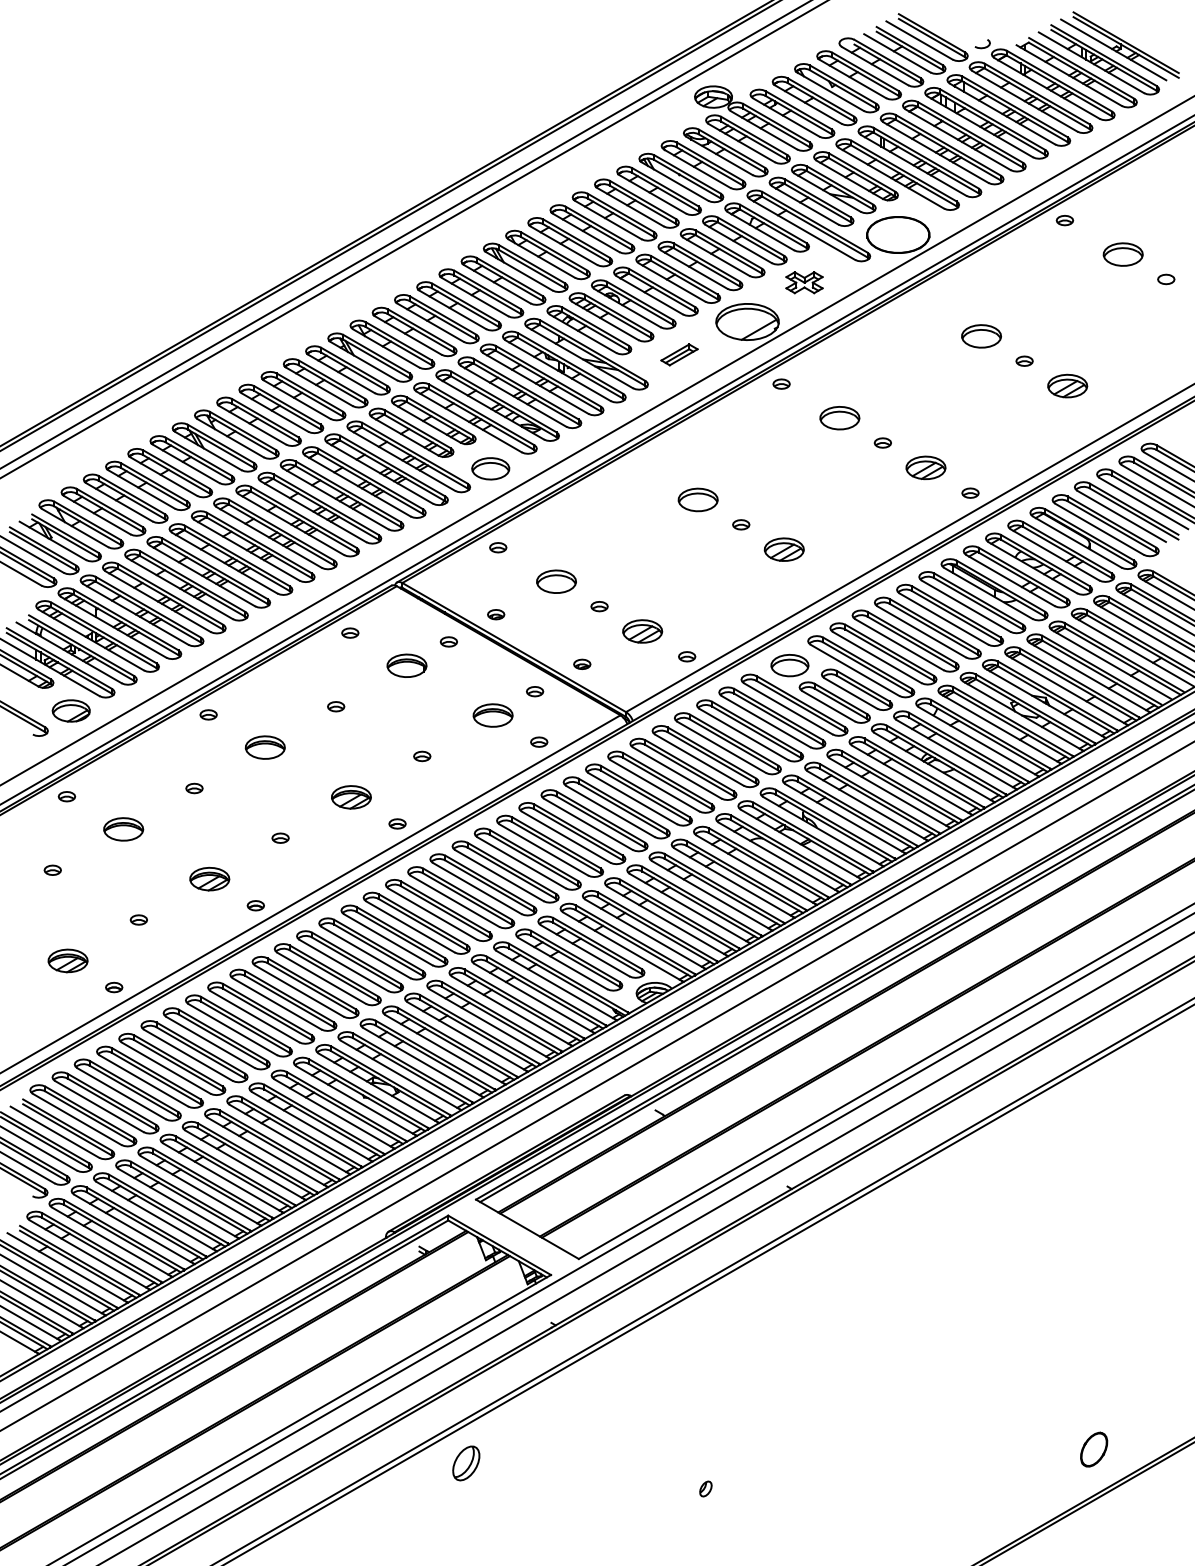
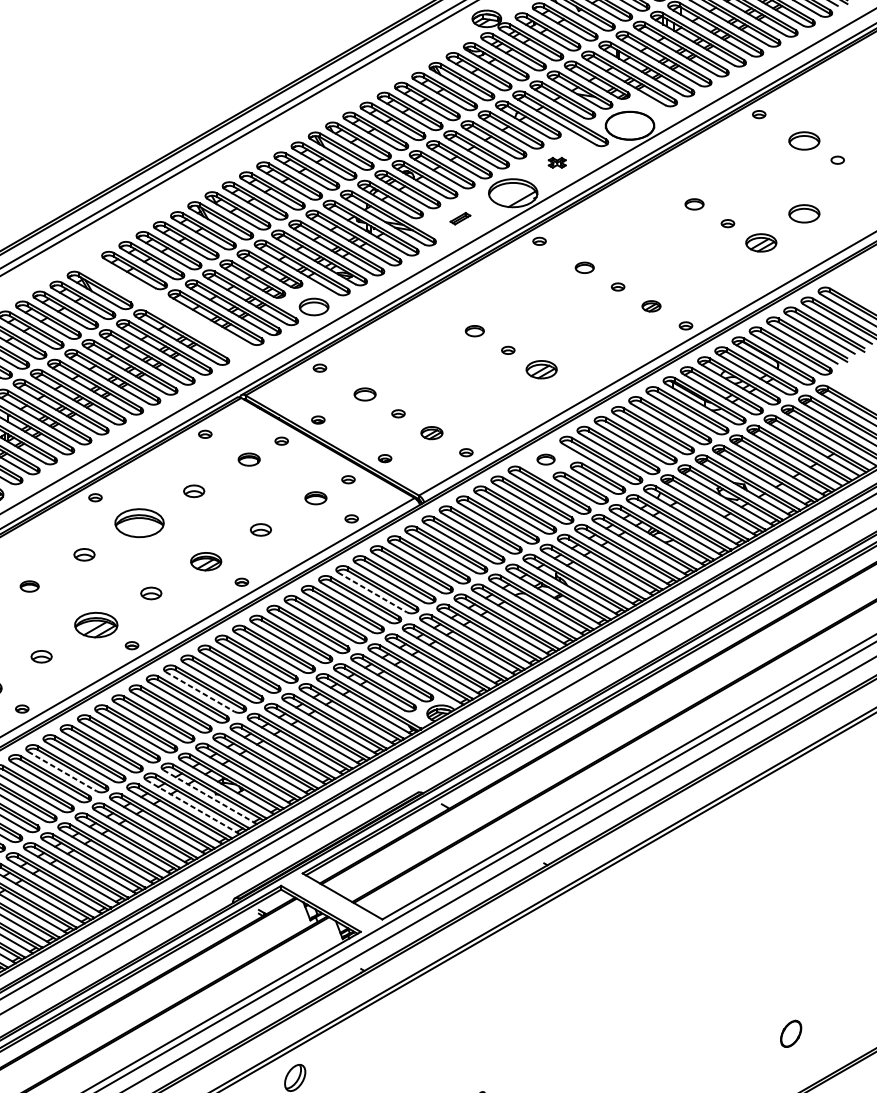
part: (804, 282) -> (557, 162), size x0.6
part: (981, 336) -> (694, 204), size x0.6
part: (1122, 348) -> (803, 213), added
part: (679, 354) -> (460, 218), size x0.7
part: (839, 418) -> (584, 268), size x0.6
part: (925, 467) -> (651, 305), size x0.6
part: (299, 470) -> (165, 308), removed
part: (697, 499) -> (474, 330), size x0.6
part: (556, 581) -> (365, 394), size x0.7
part: (642, 631) -> (431, 433), size x0.7
part: (406, 665) -> (248, 459), size x0.7
part: (789, 665) -> (545, 459), size x0.6
part: (336, 706) -> (194, 491), size x1.6
part: (492, 715) -> (315, 498), size x0.7
part: (264, 747) -> (138, 523), size x1.6
part: (422, 756) -> (261, 529), size x1.6
part: (194, 788) -> (84, 554), size x1.6
part: (123, 829) -> (29, 586), size x0.6
part: (280, 837) -> (151, 592), size x1.6
line: (566, 837) -> (372, 592), solid -> dashed
part: (209, 878) -> (96, 624), size x1.4
part: (138, 919) -> (41, 656), size x1.6
line: (344, 965) -> (200, 691), solid -> dashed
line: (166, 1068) -> (62, 771), solid -> dashed
line: (355, 1100) -> (209, 796), solid -> dashed
line: (333, 1113) -> (192, 806), solid -> dashed
part: (1094, 1449) -> (791, 1033), moved

